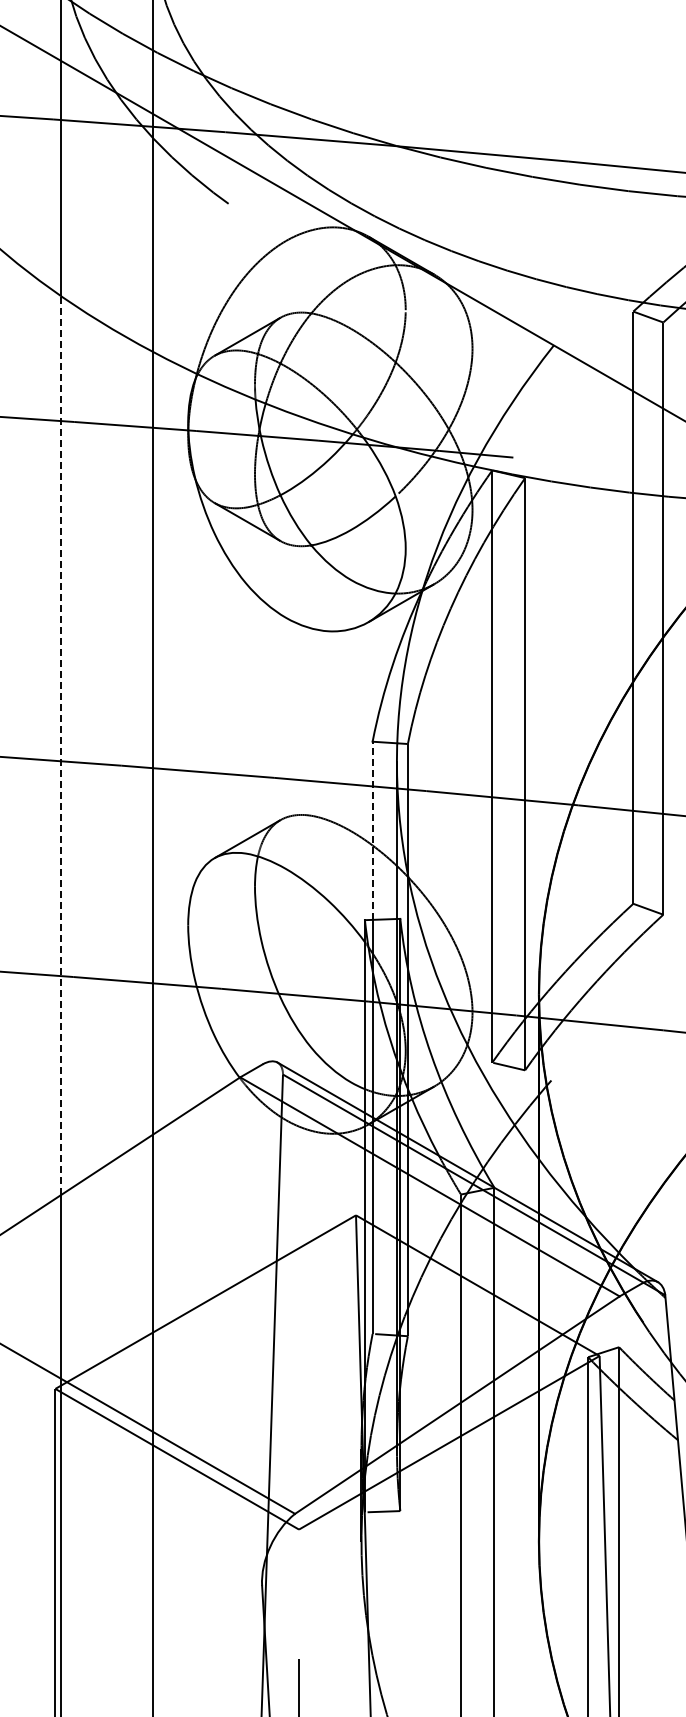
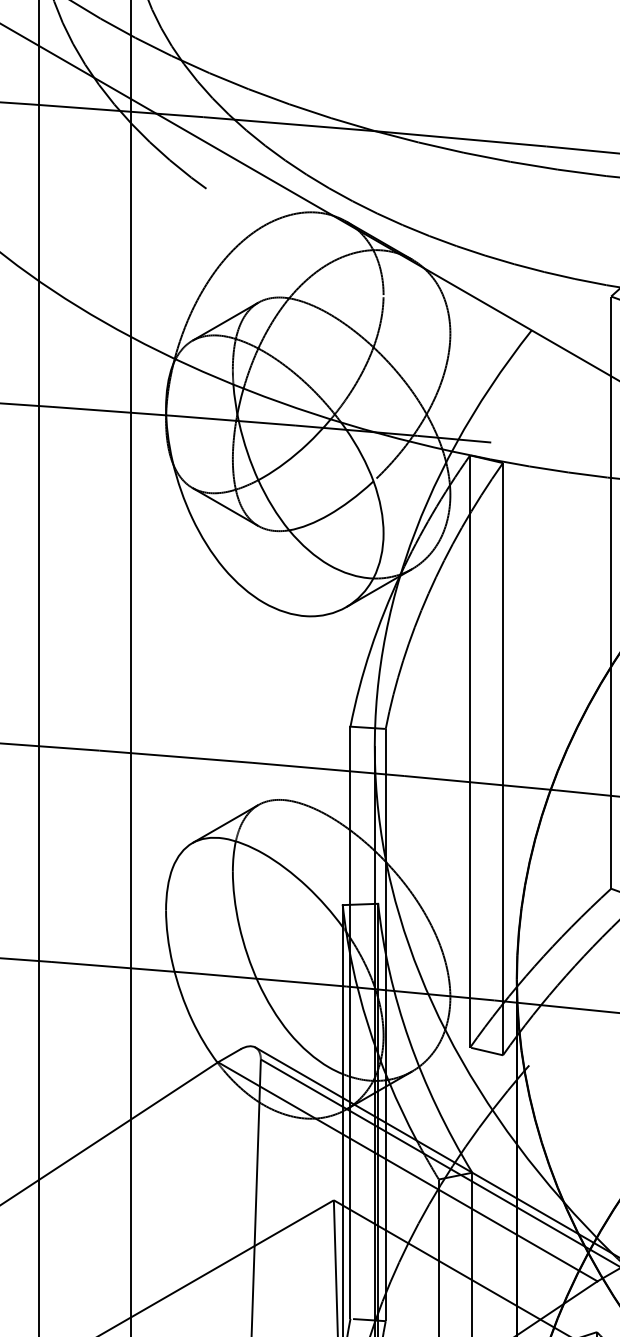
line: (60, 745) -> (38, 730), dashed -> solid
line: (372, 830) -> (350, 815), dashed -> solid

